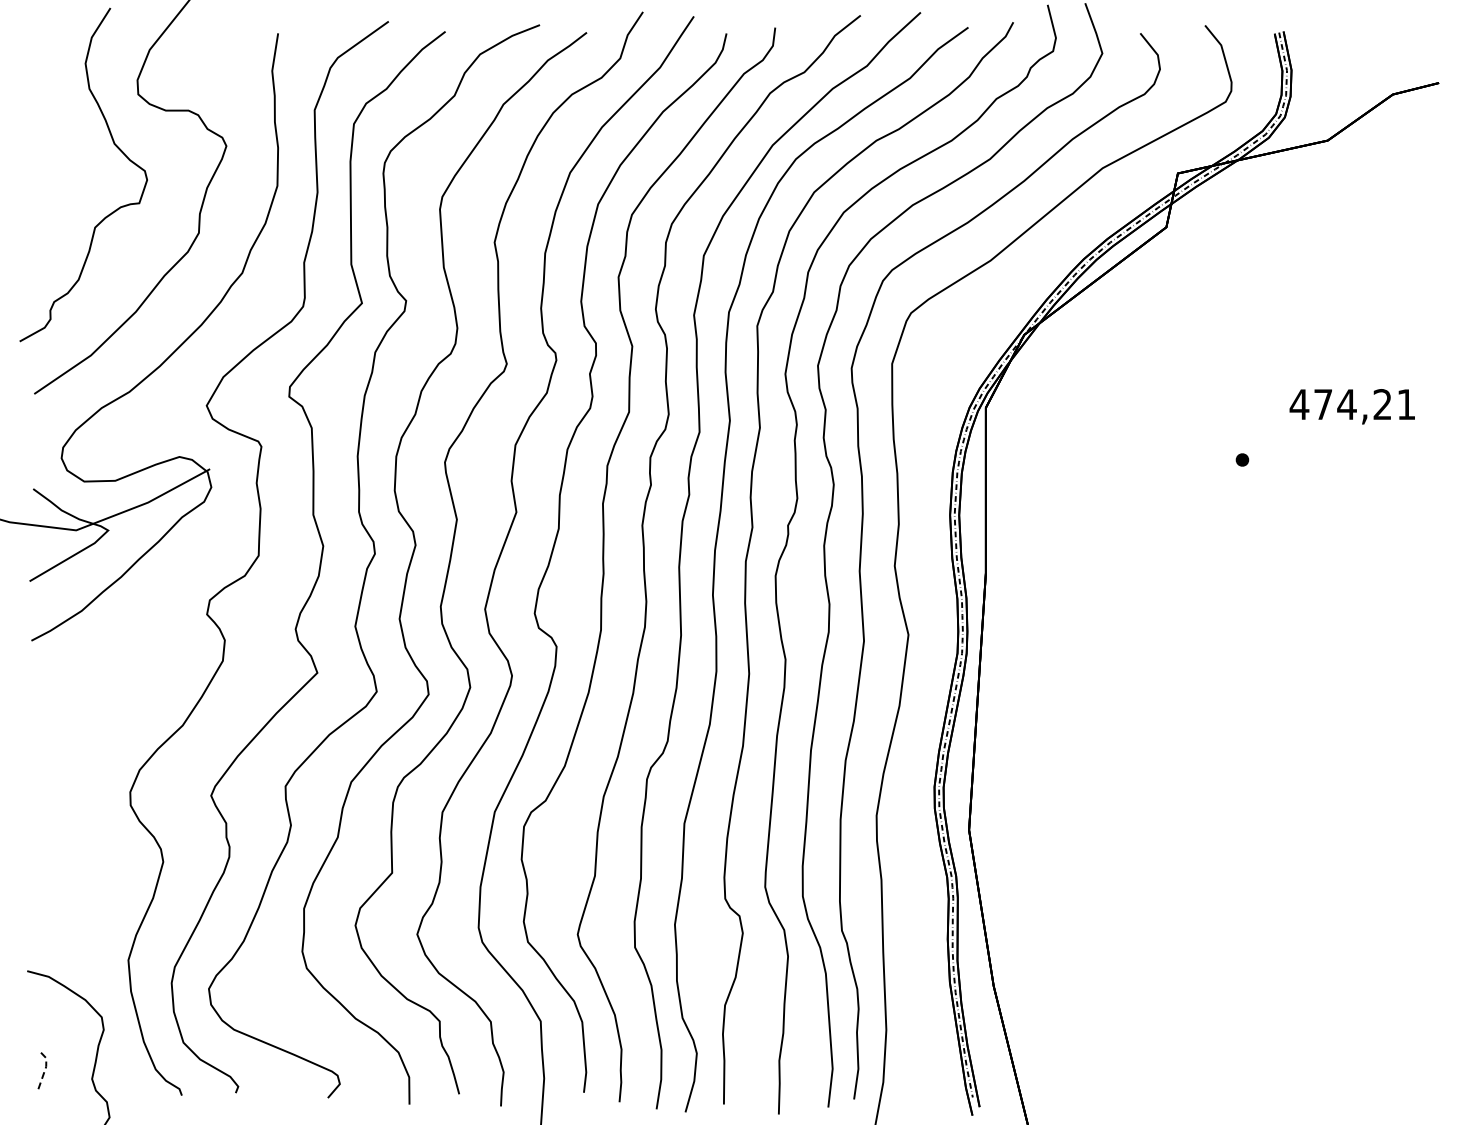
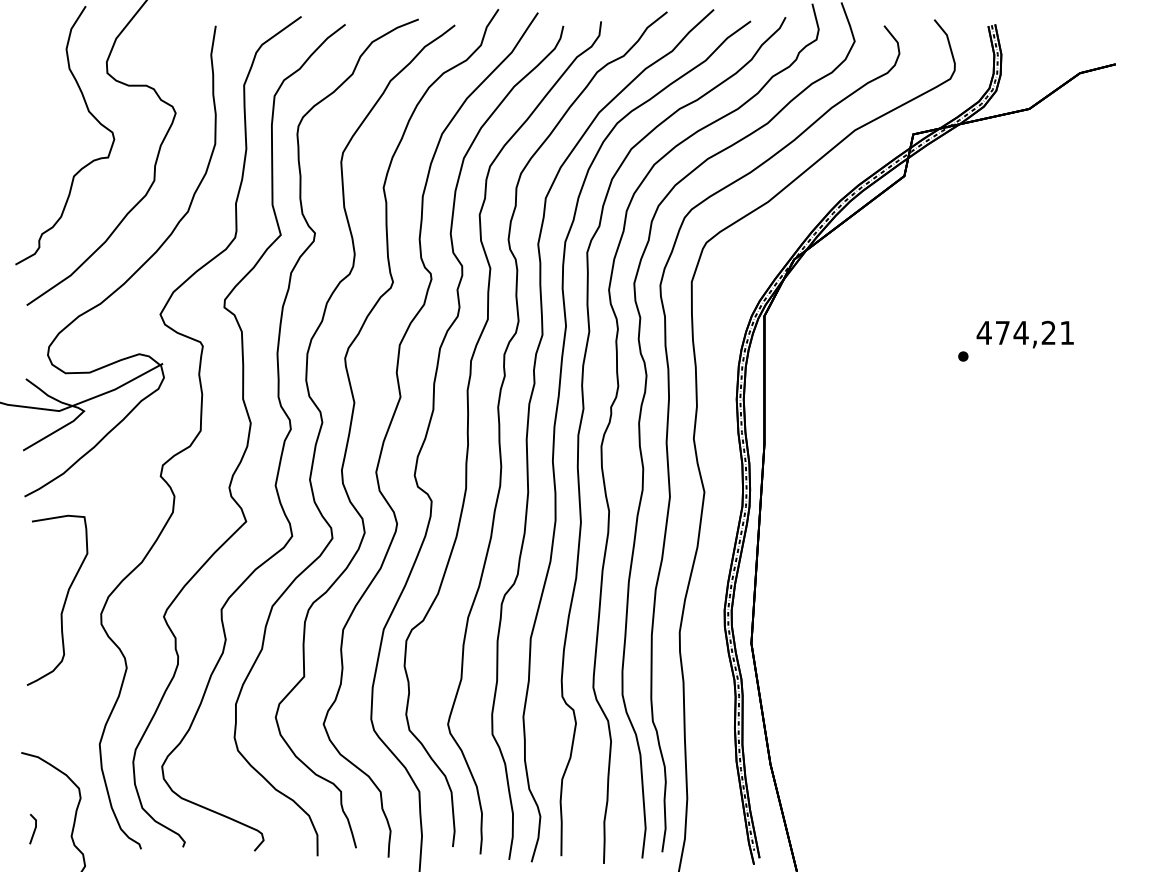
text: (1351, 406) -> (1024, 334), moved
curve: (82, 777) -> (64, 602), added
line: (45, 1067) -> (35, 827), dashed -> solid

